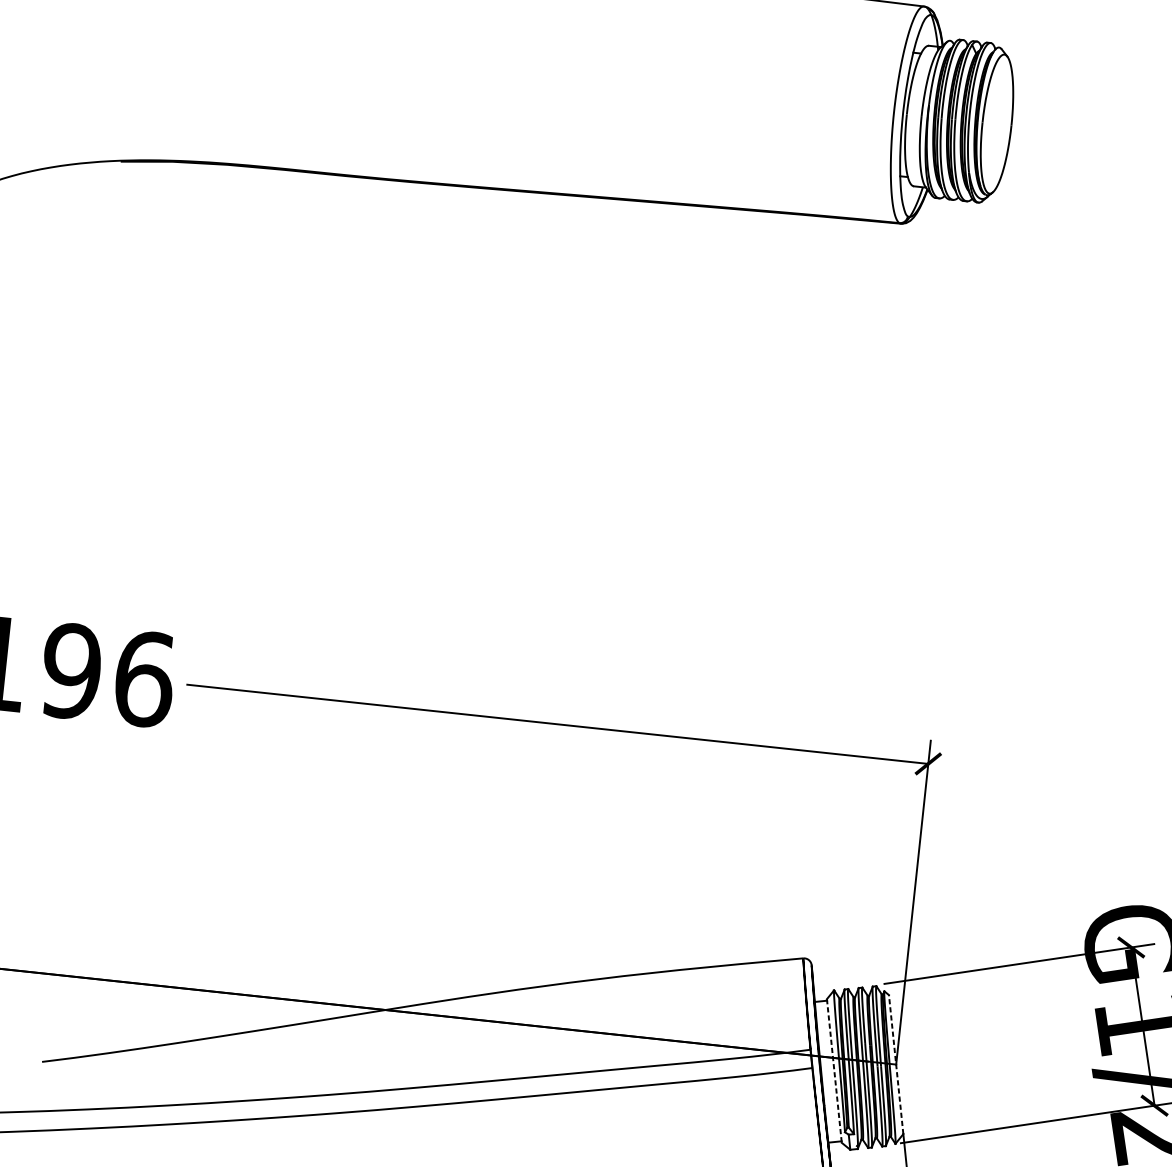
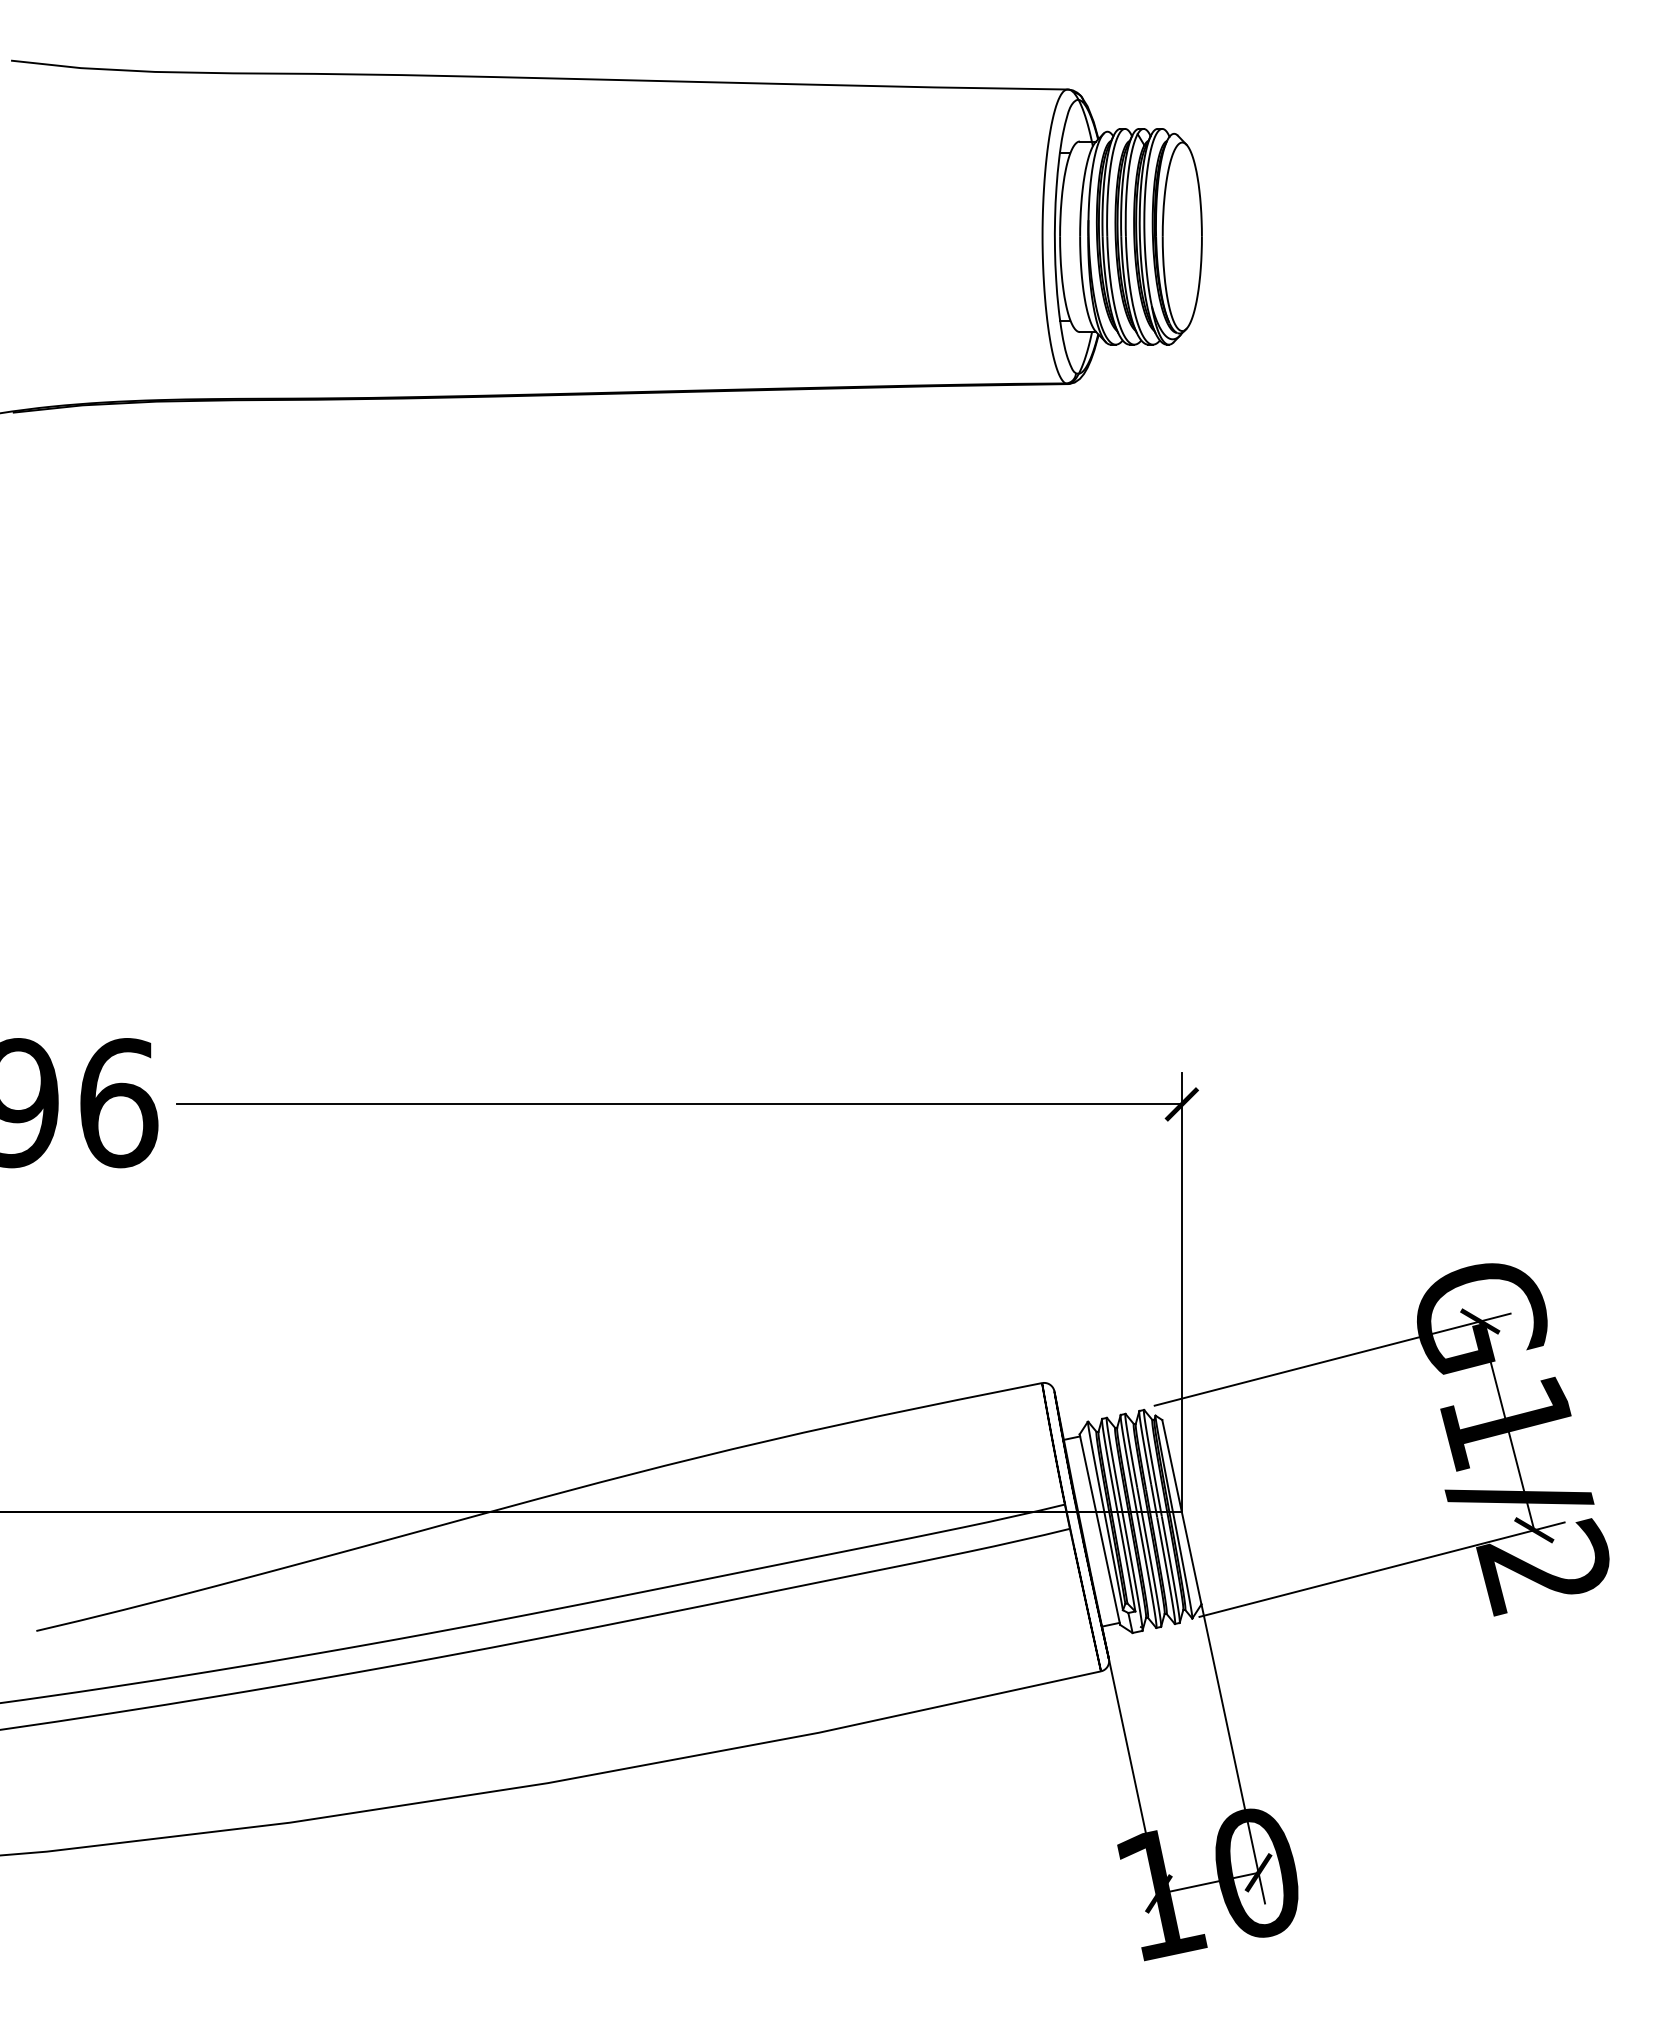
line: (895, 1064) -> (1181, 1511), dashed -> solid
line: (834, 1071) -> (1100, 1530), dashed -> solid

